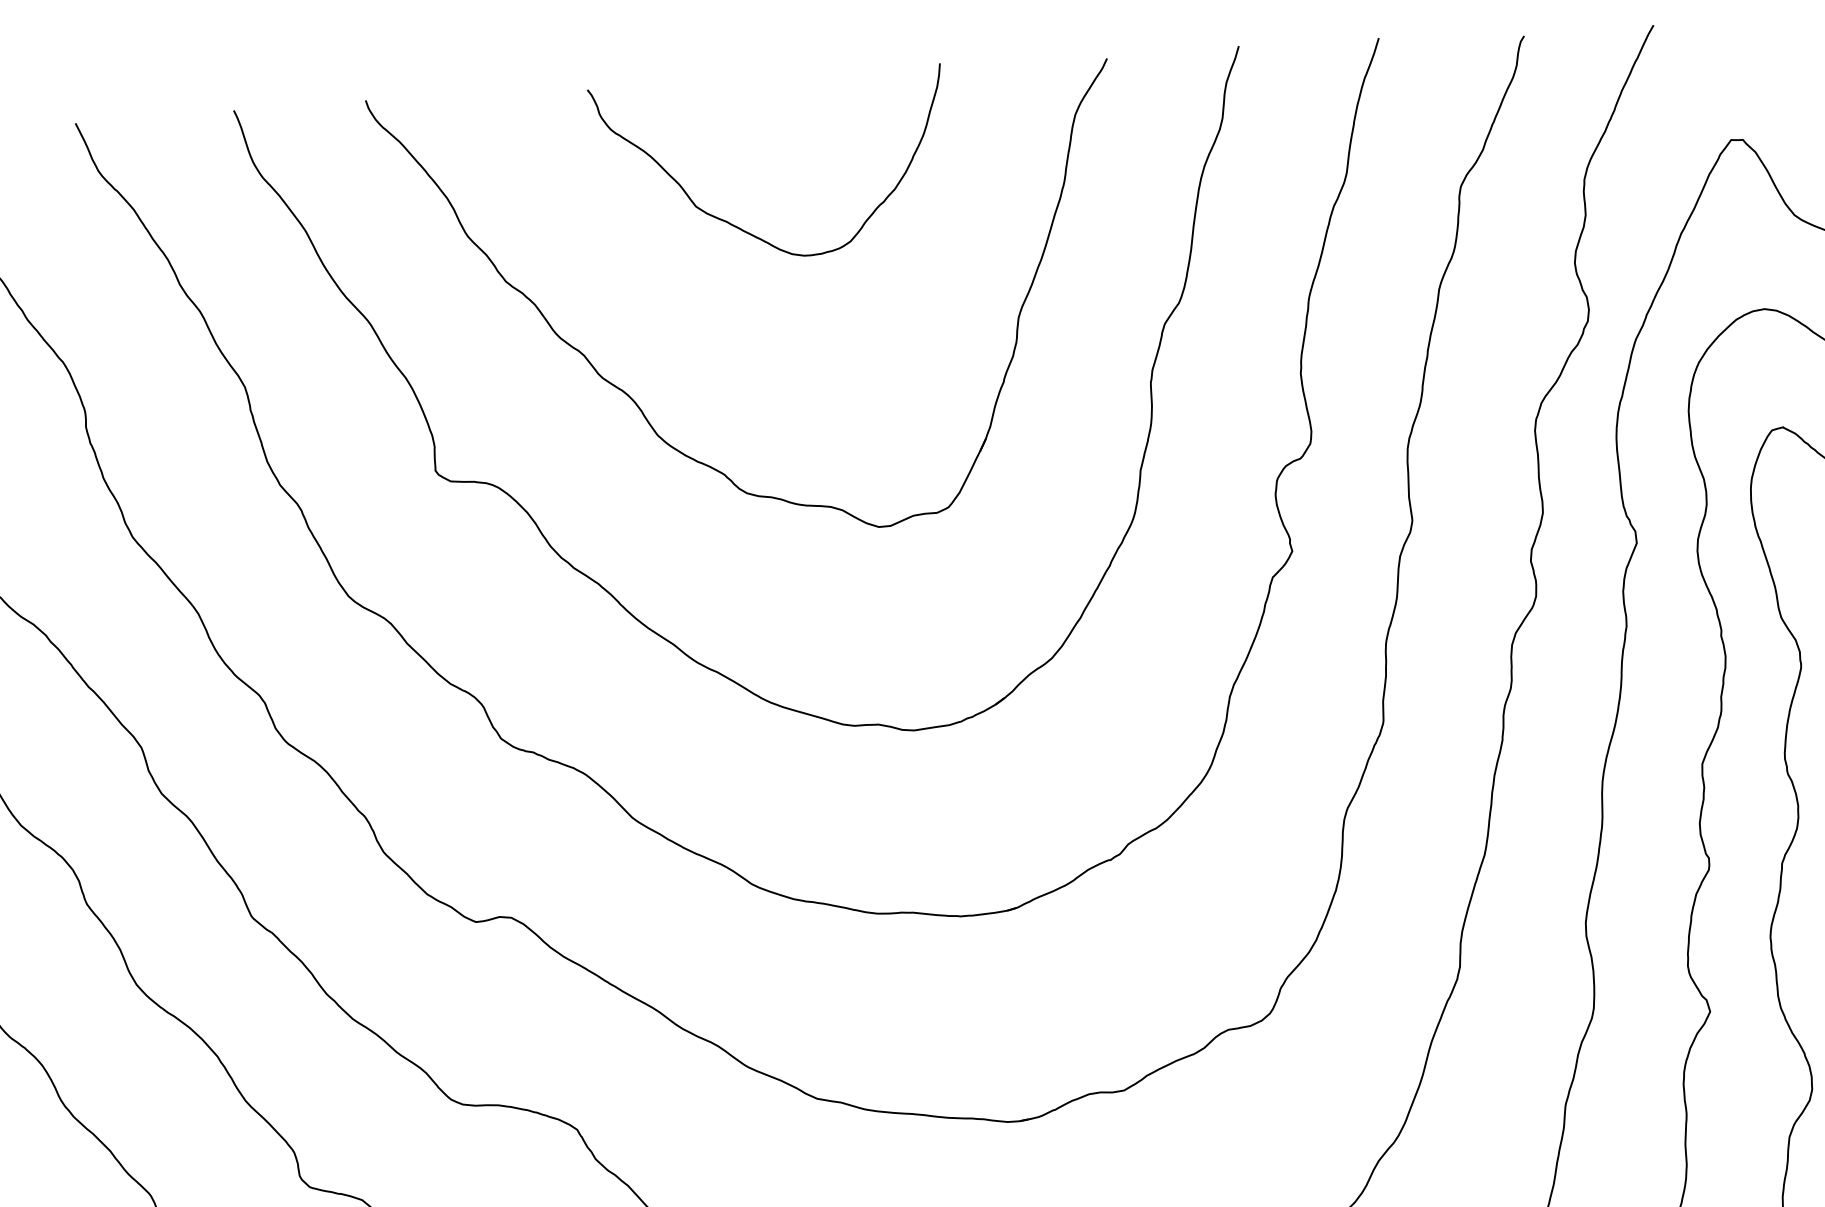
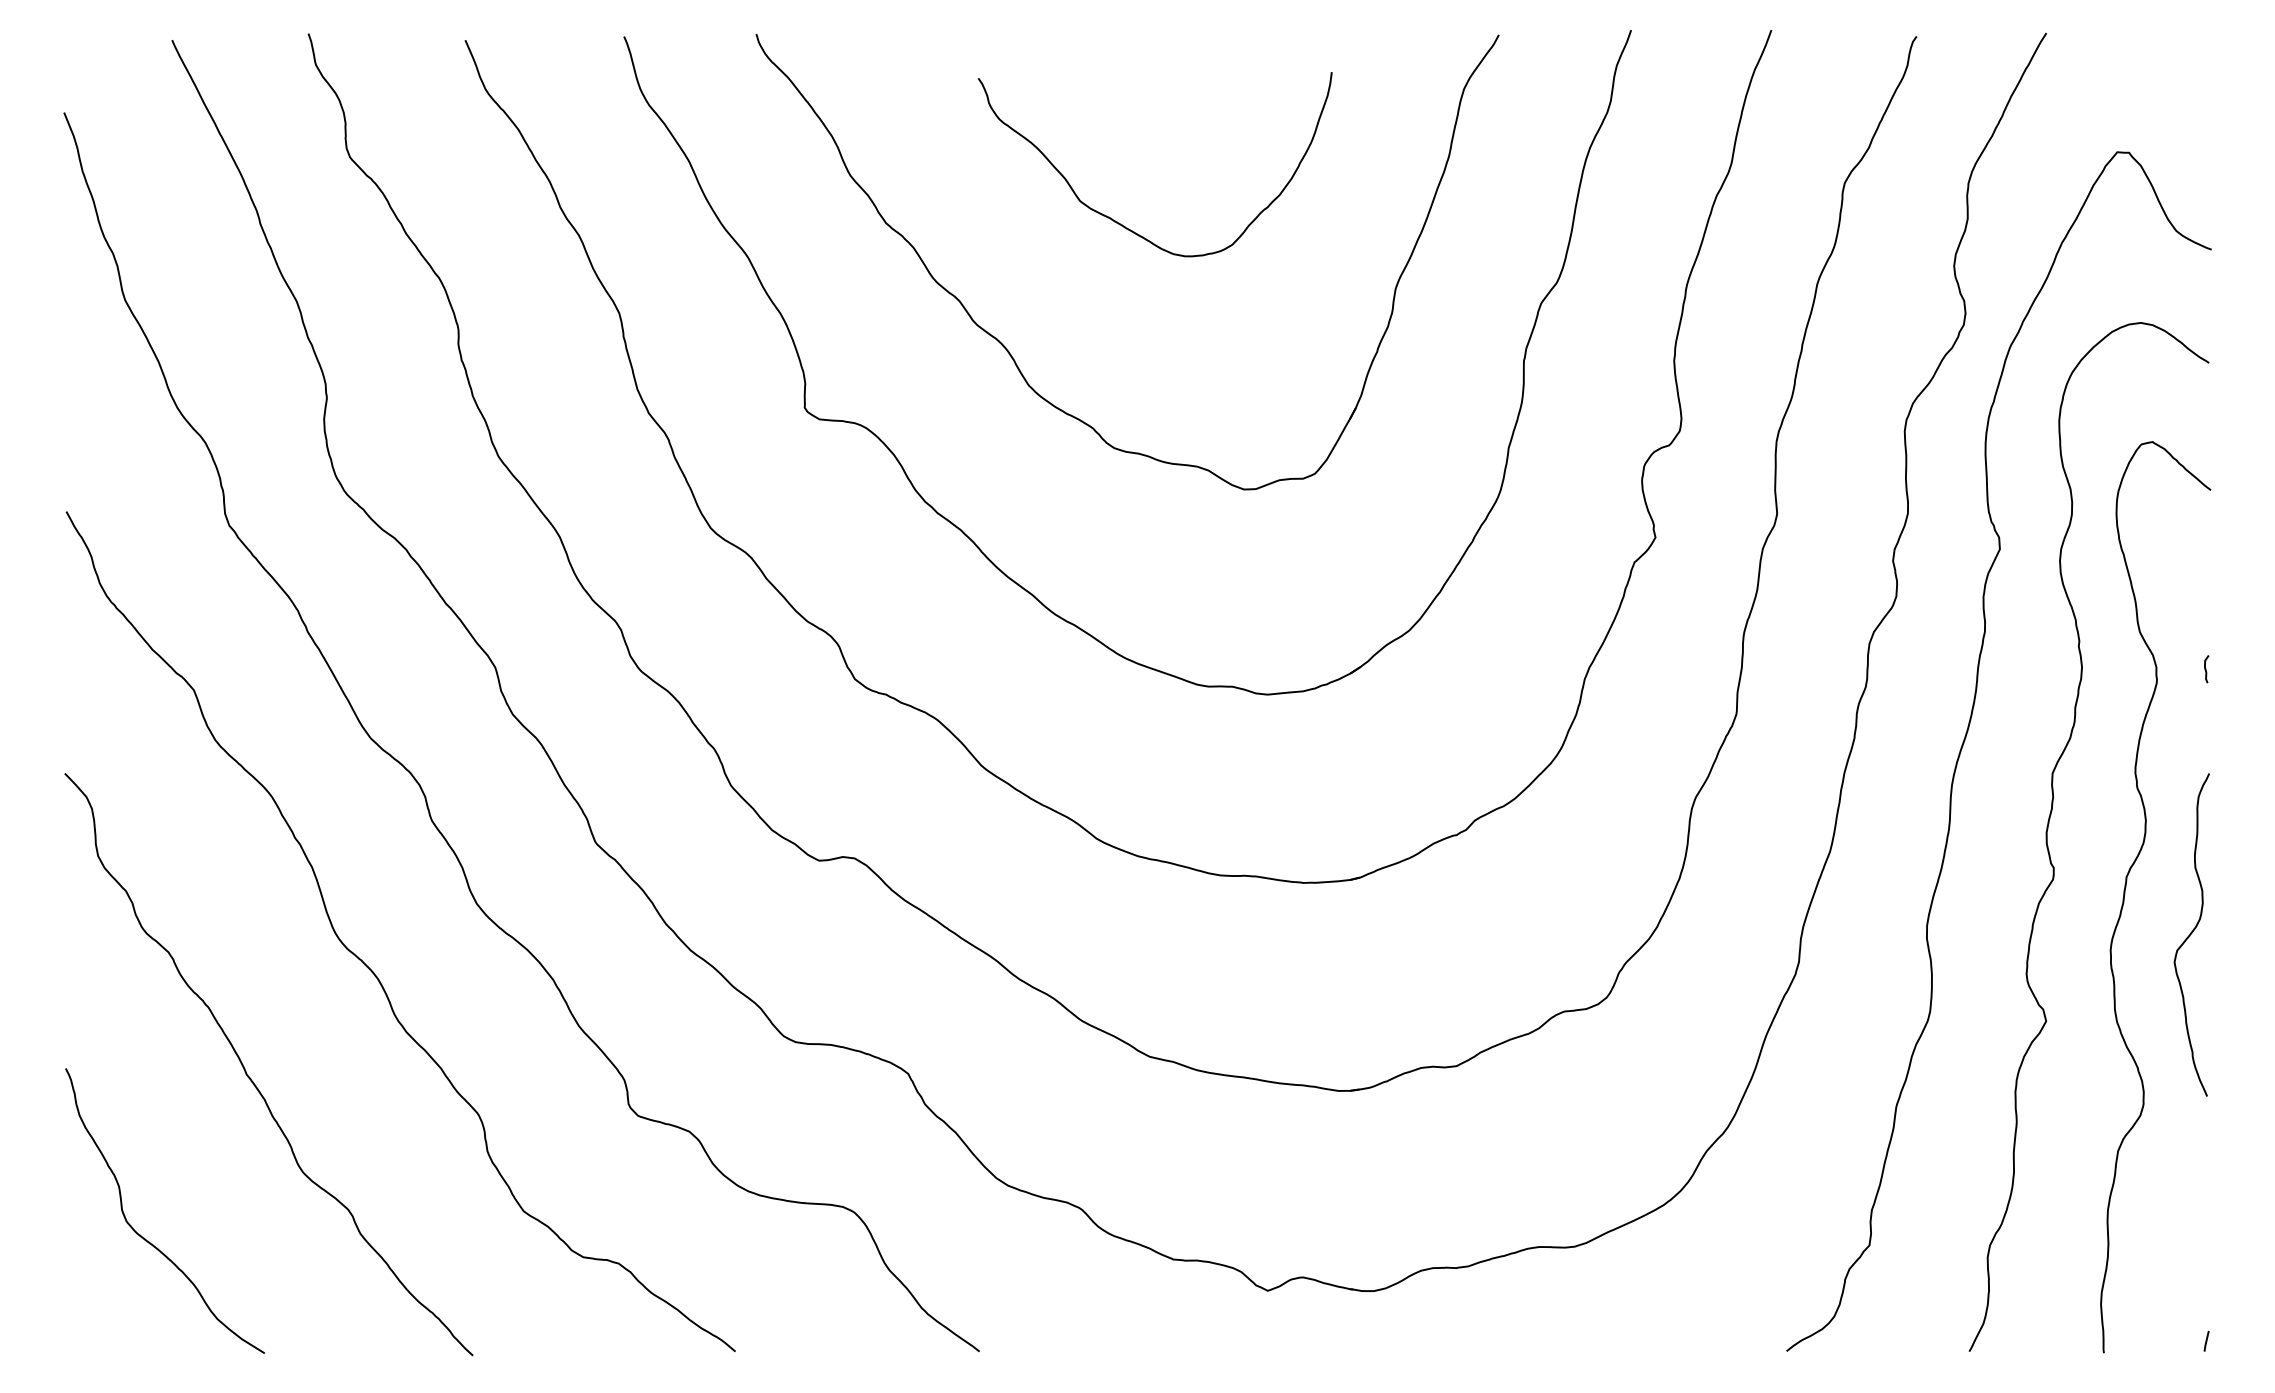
curve: (736, 225) -> (1119, 222), moved

